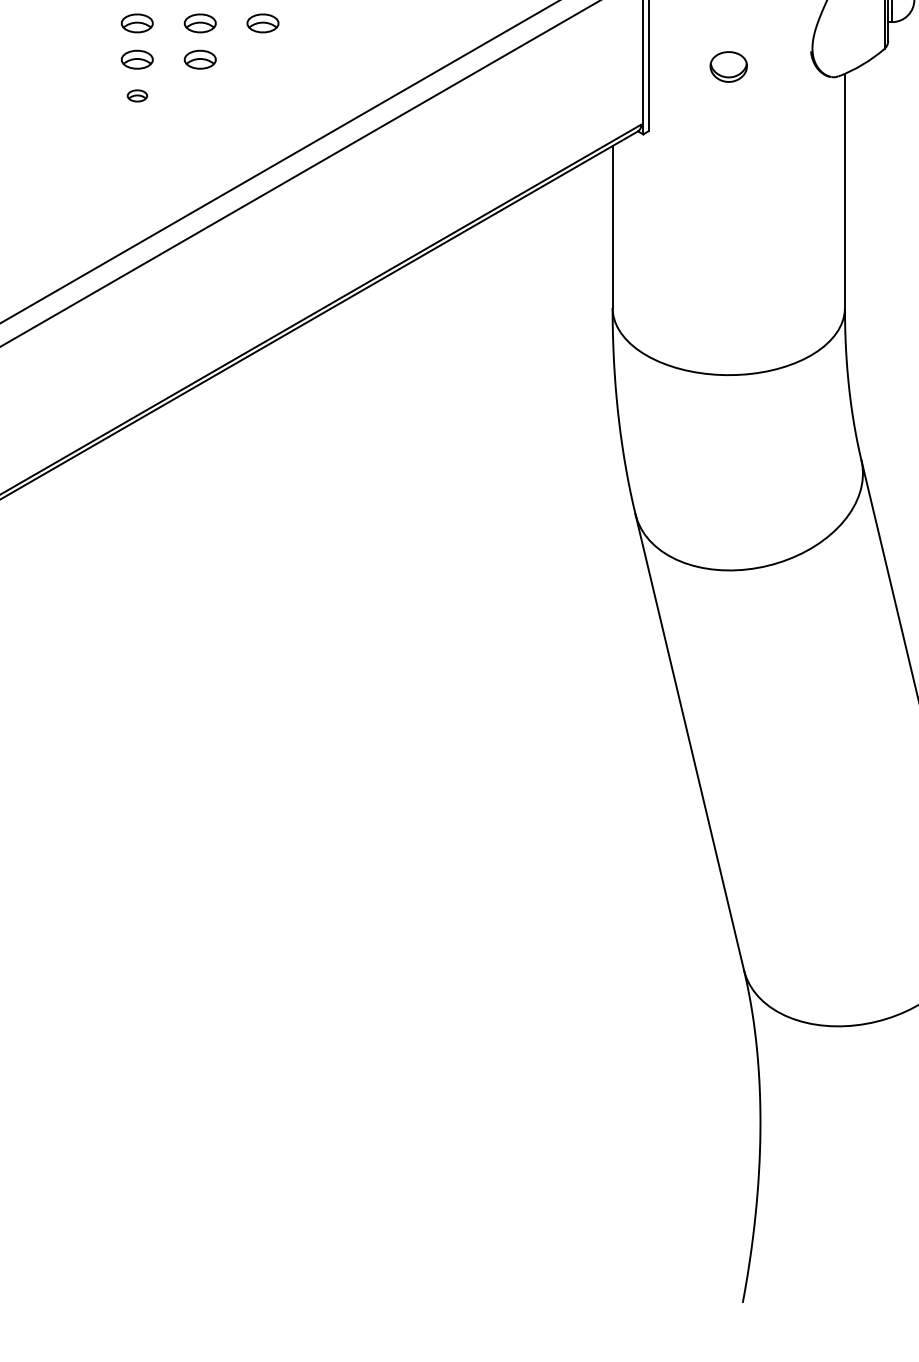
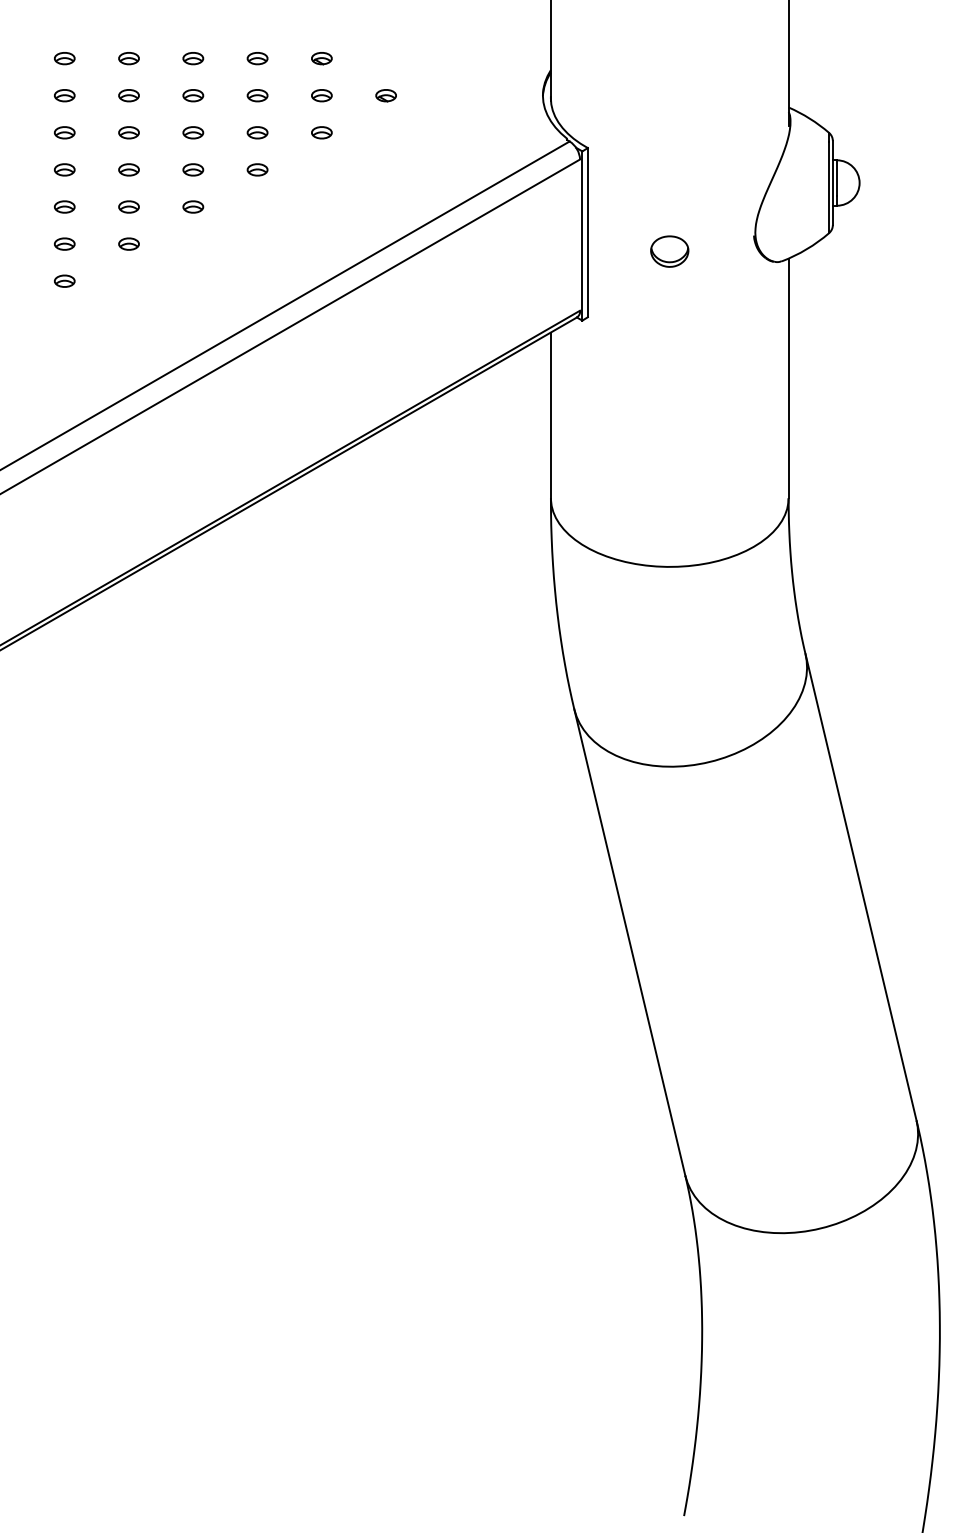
part: (137, 22) -> (64, 206), size x0.62
part: (199, 22) -> (128, 206), size x0.62
part: (263, 22) -> (193, 206), size x0.62
part: (137, 59) -> (64, 243), size x0.62
part: (199, 59) -> (128, 243), size x0.62

